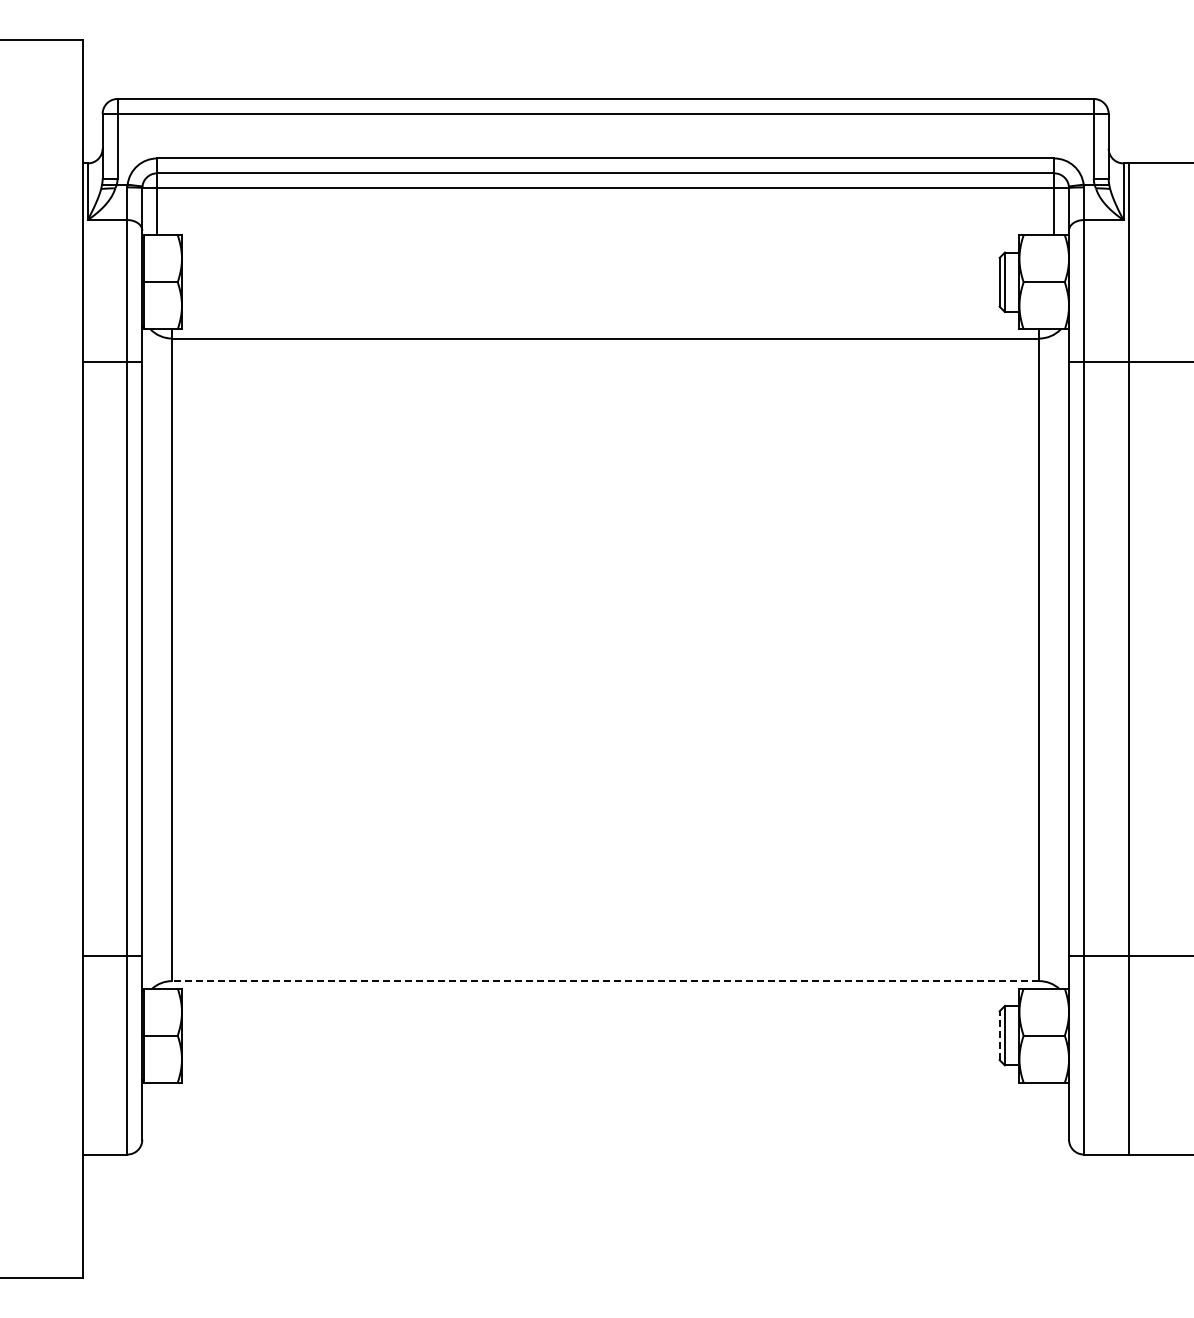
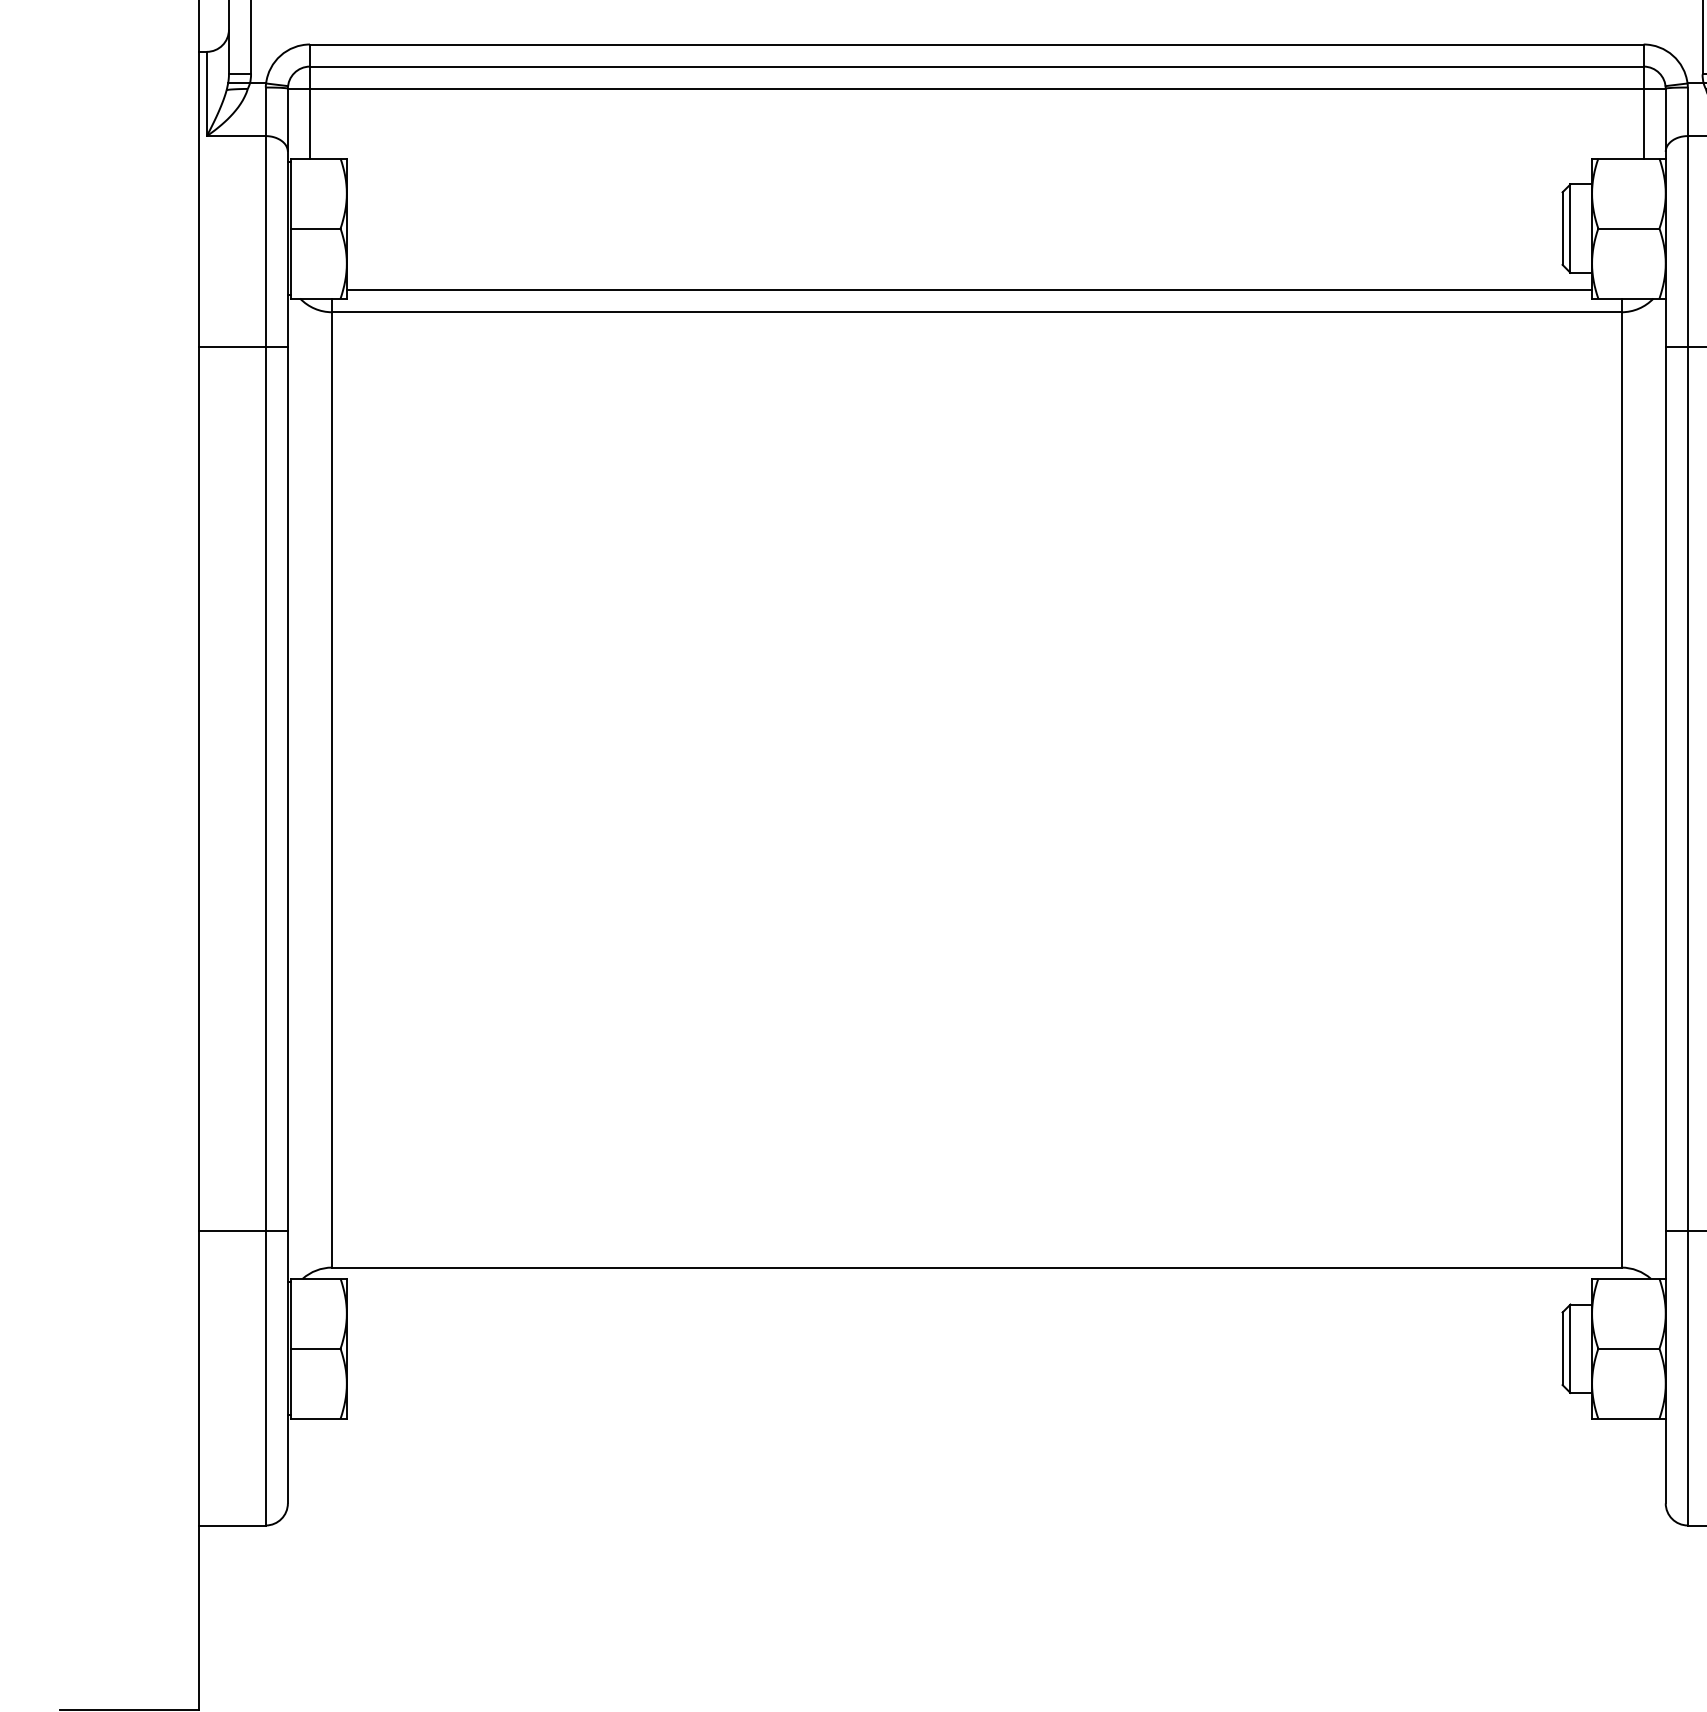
line: (600, 323) -> (969, 289), added
line: (605, 981) -> (976, 1268), dashed -> solid
line: (999, 1035) -> (1562, 1348), dashed -> solid

